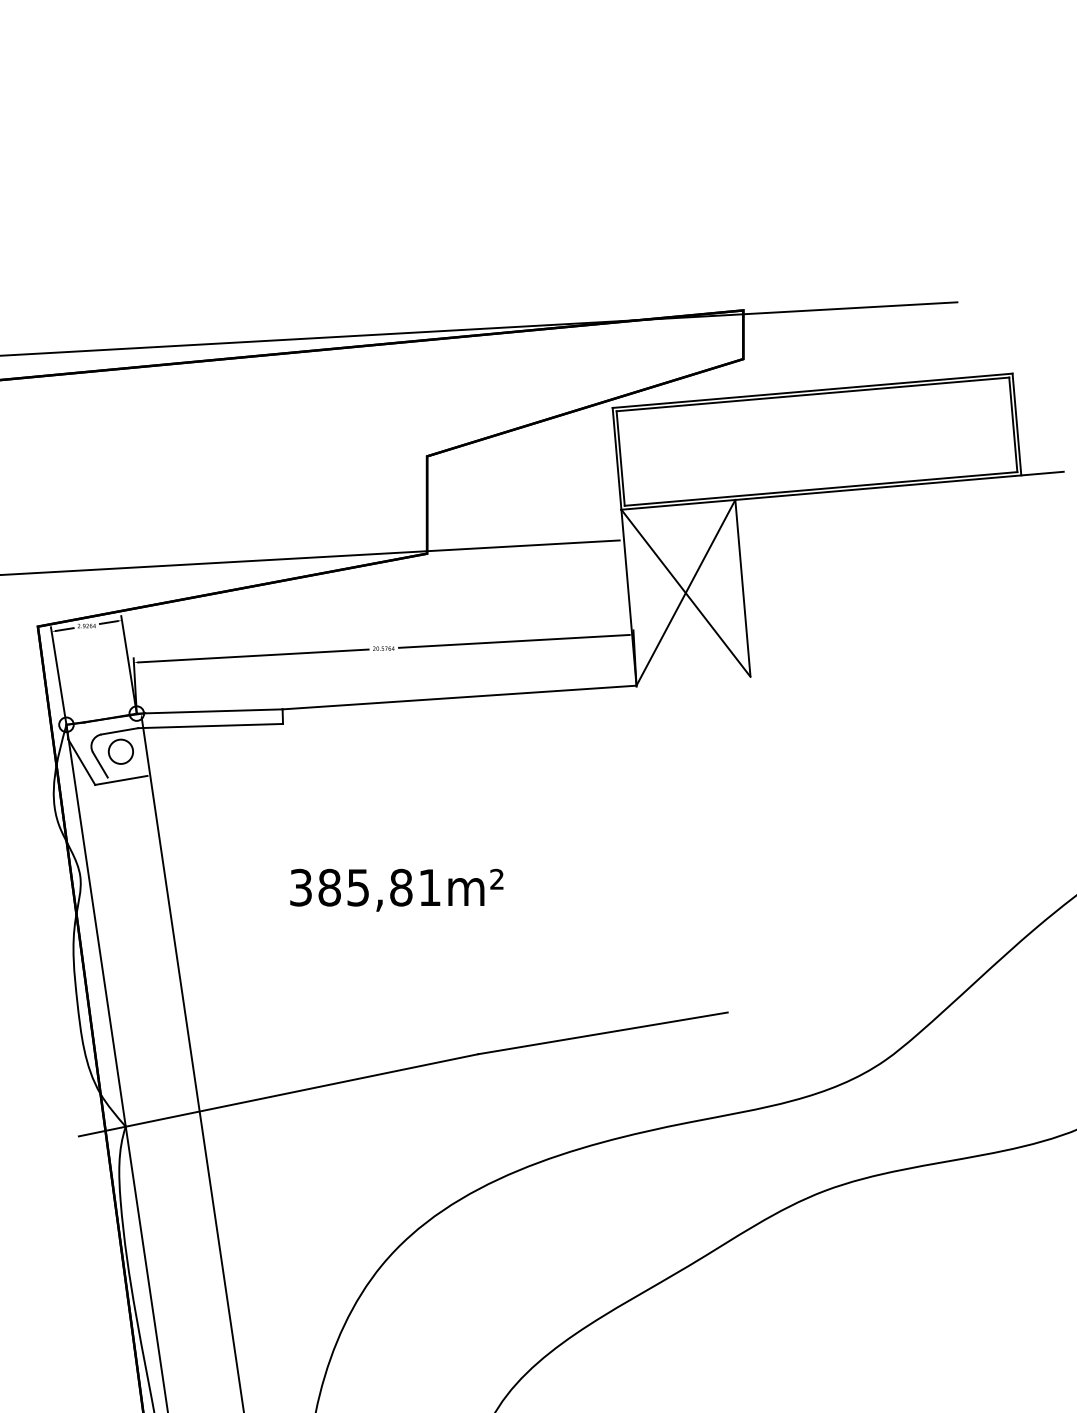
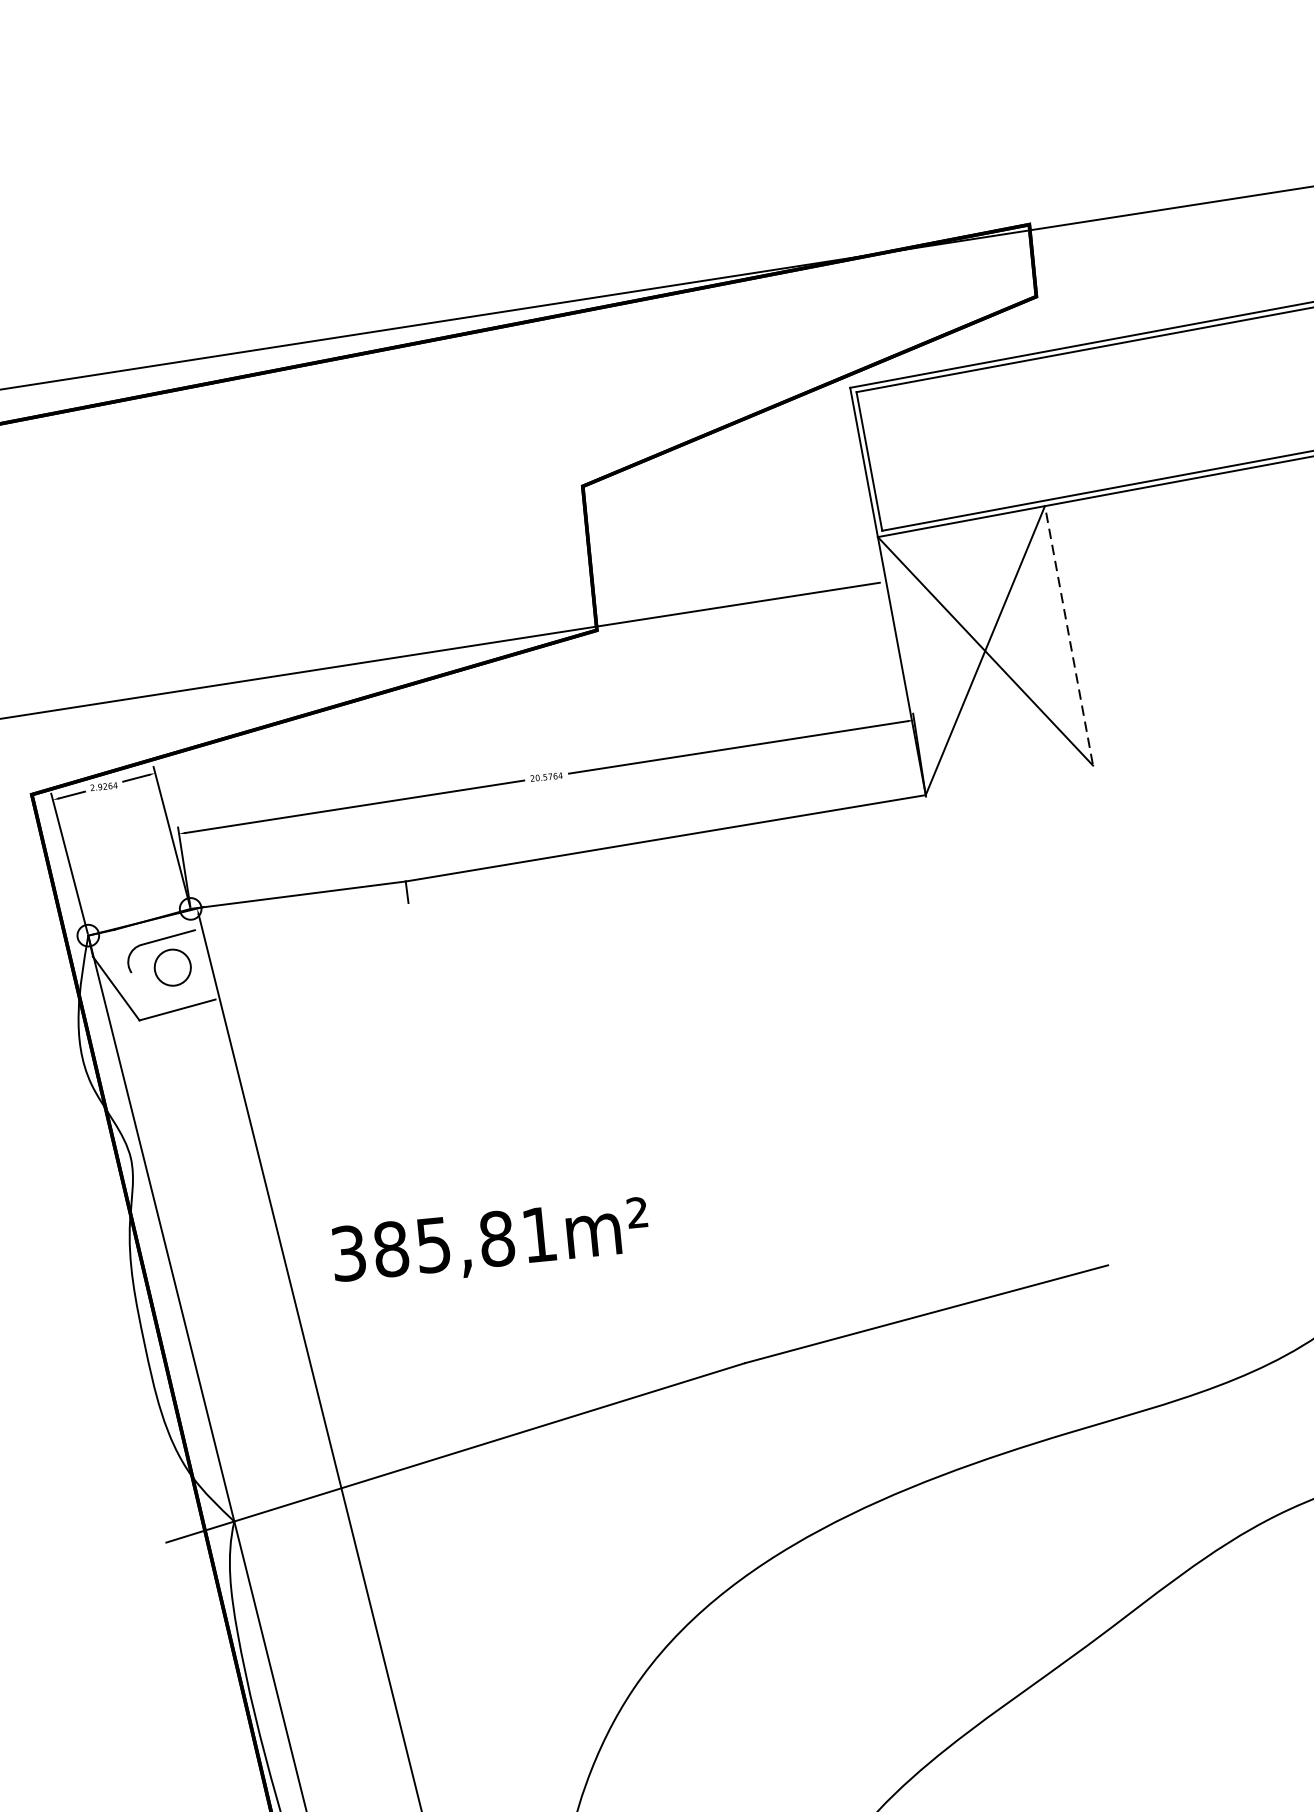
line: (742, 587) -> (1068, 634), solid -> dashed
line: (210, 725) -> (301, 915), removed
line: (100, 764) -> (144, 989), removed
text: (396, 889) -> (490, 1242), moved

